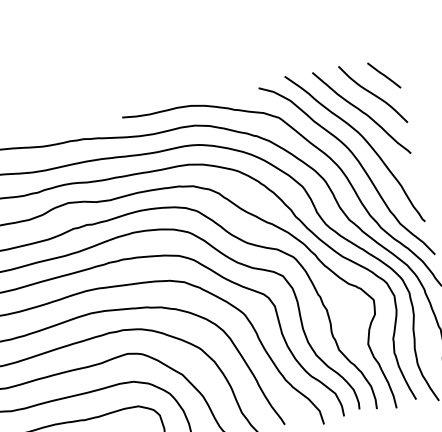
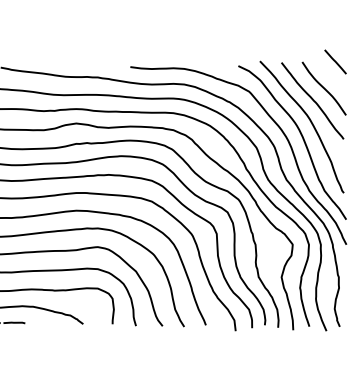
line: (384, 74) -> (335, 61), moved

